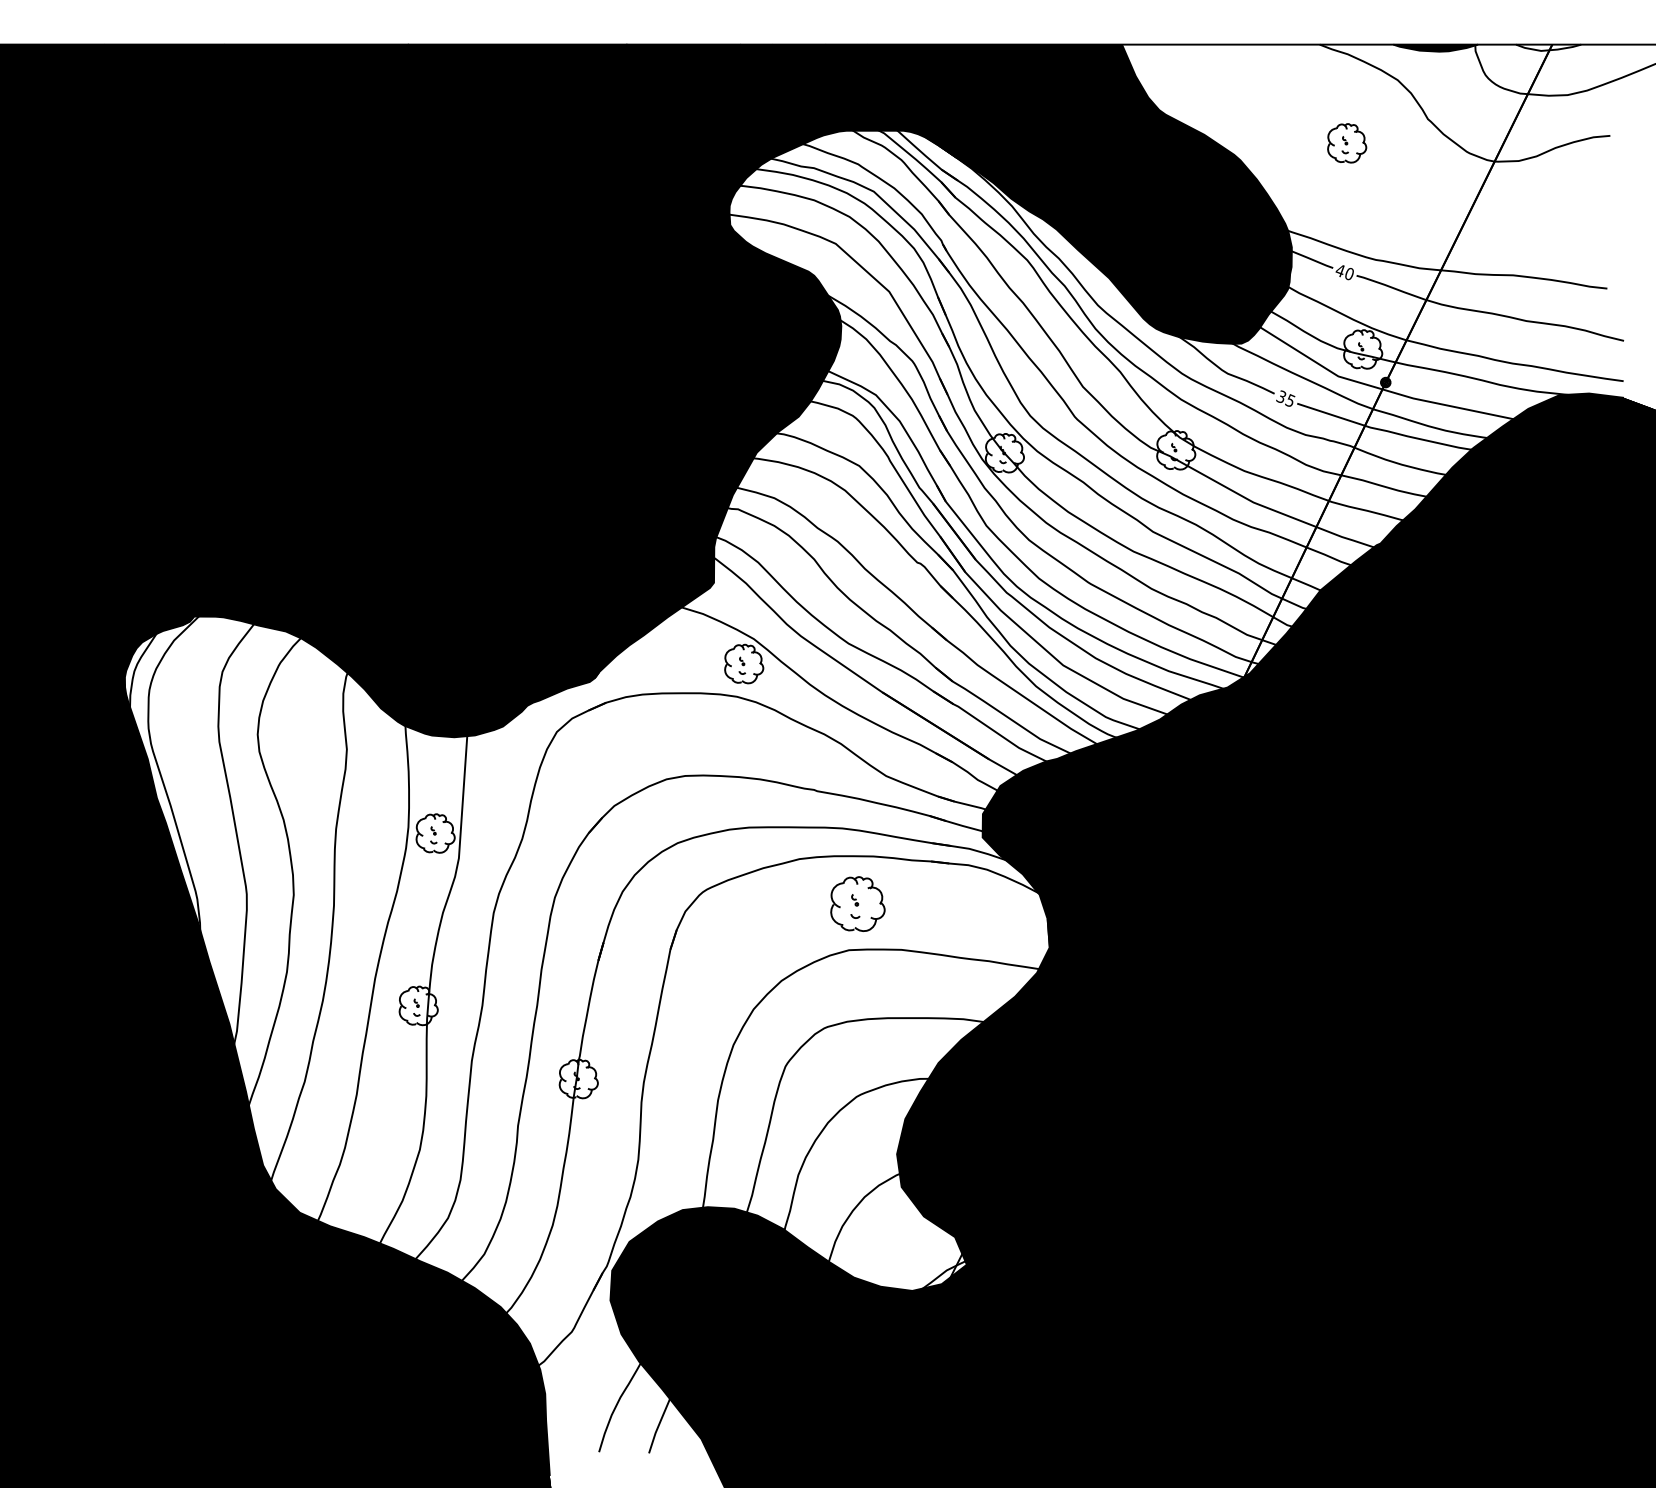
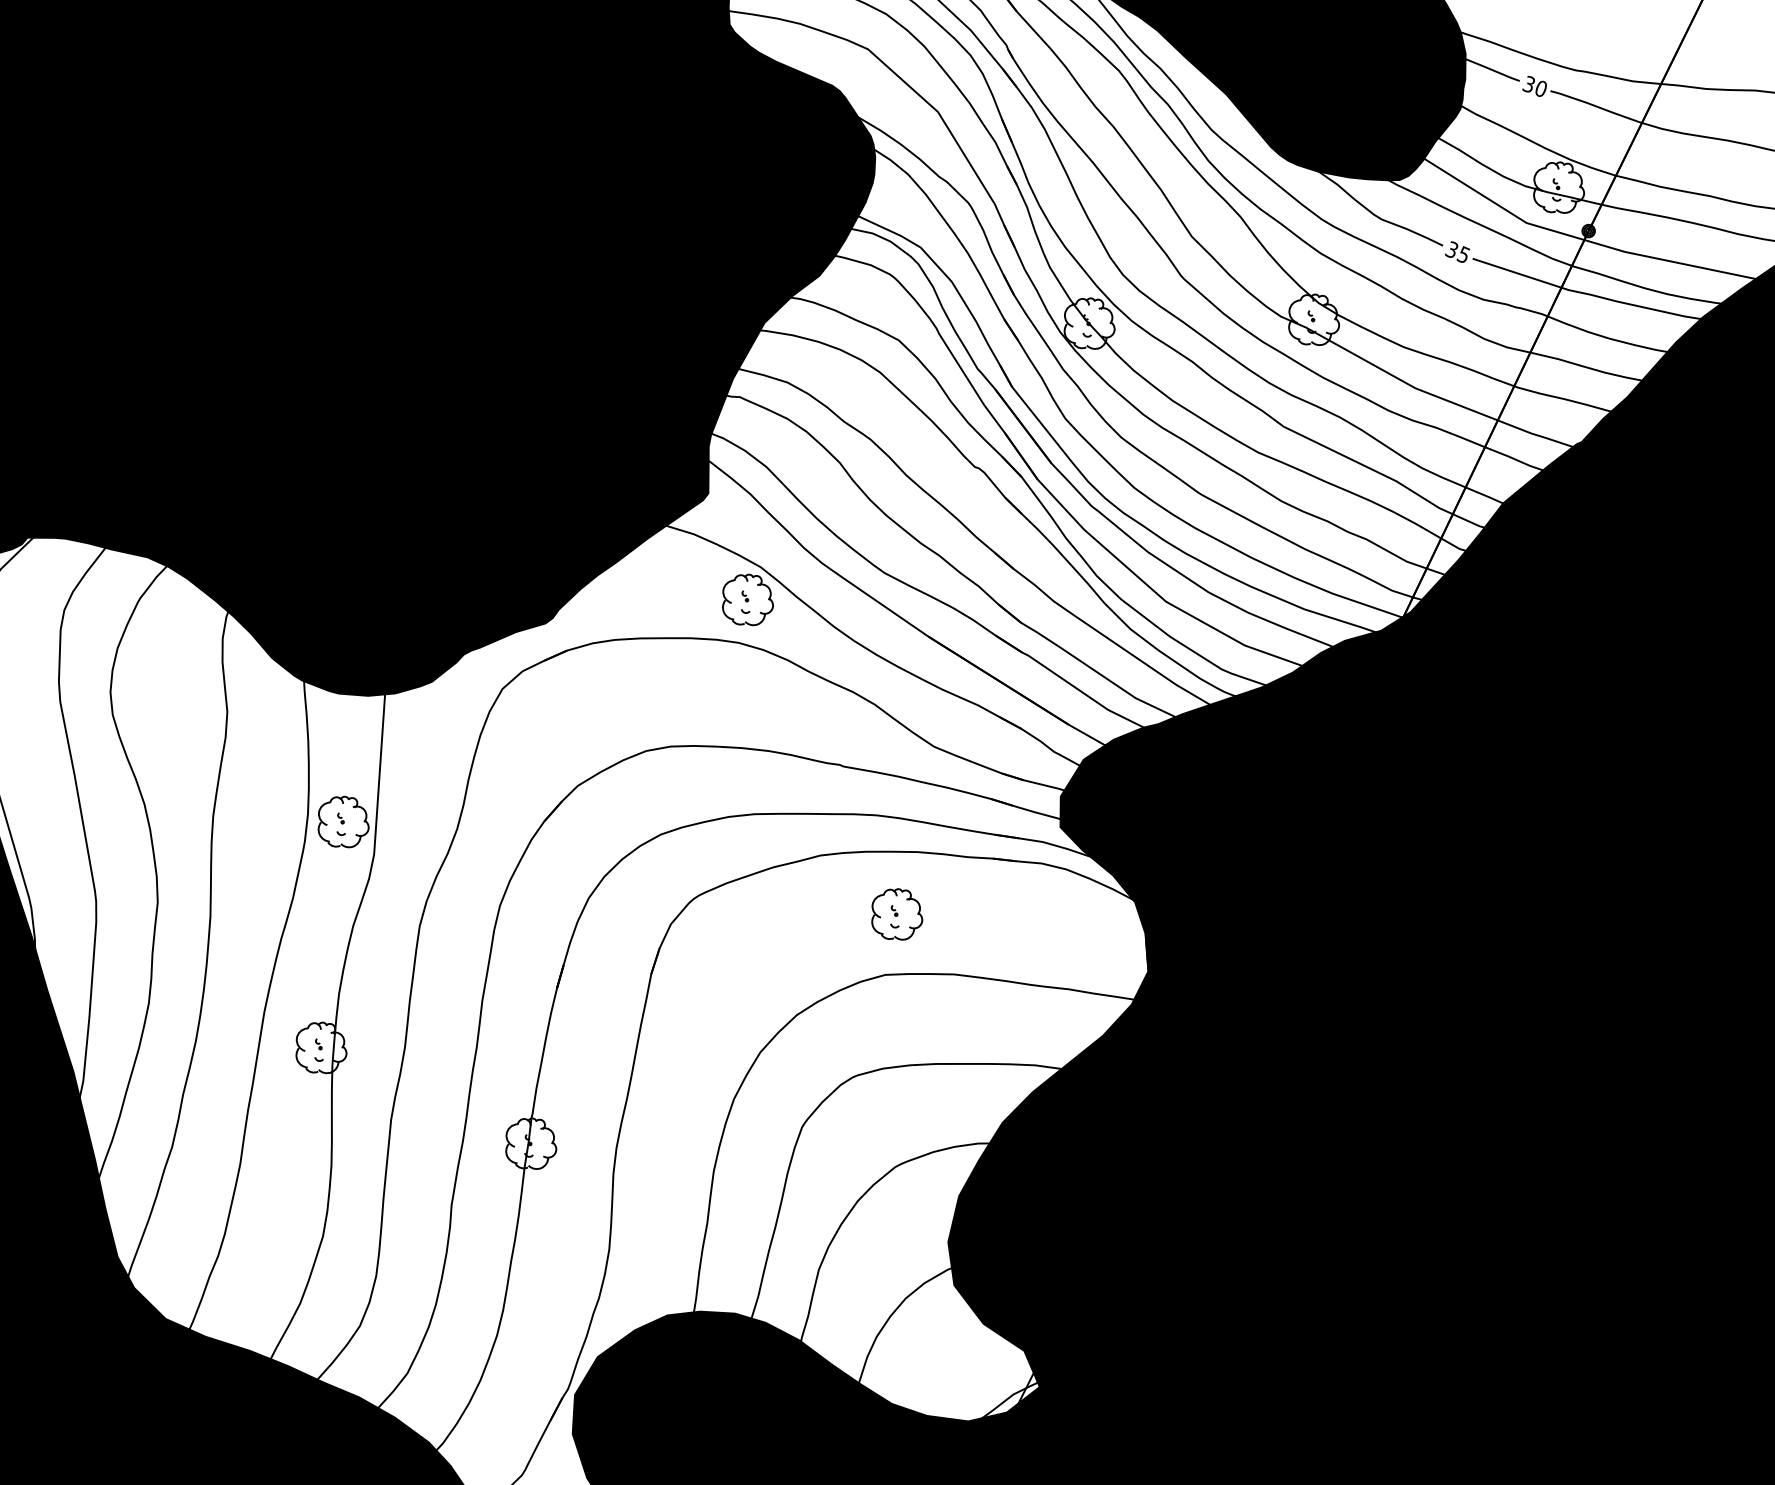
text: (1339, 270) -> (1528, 84), 40 -> 30
part: (858, 903) -> (897, 913), size x0.71

